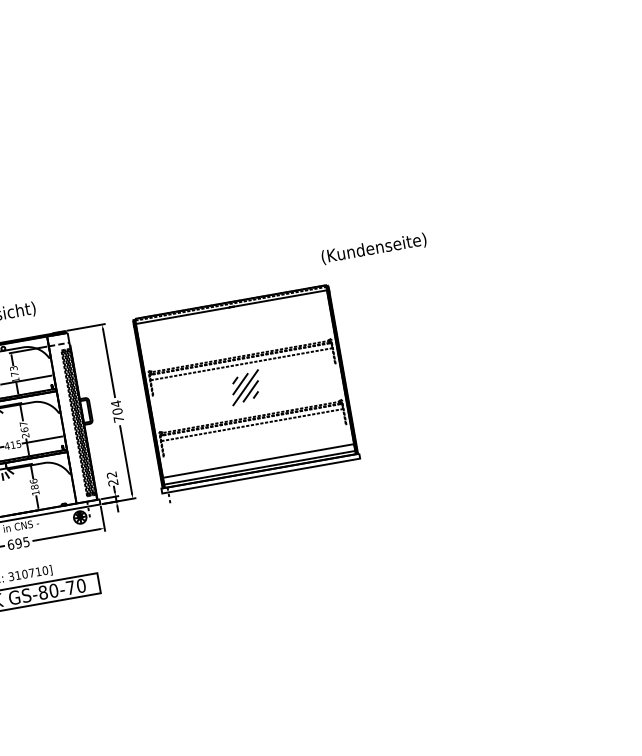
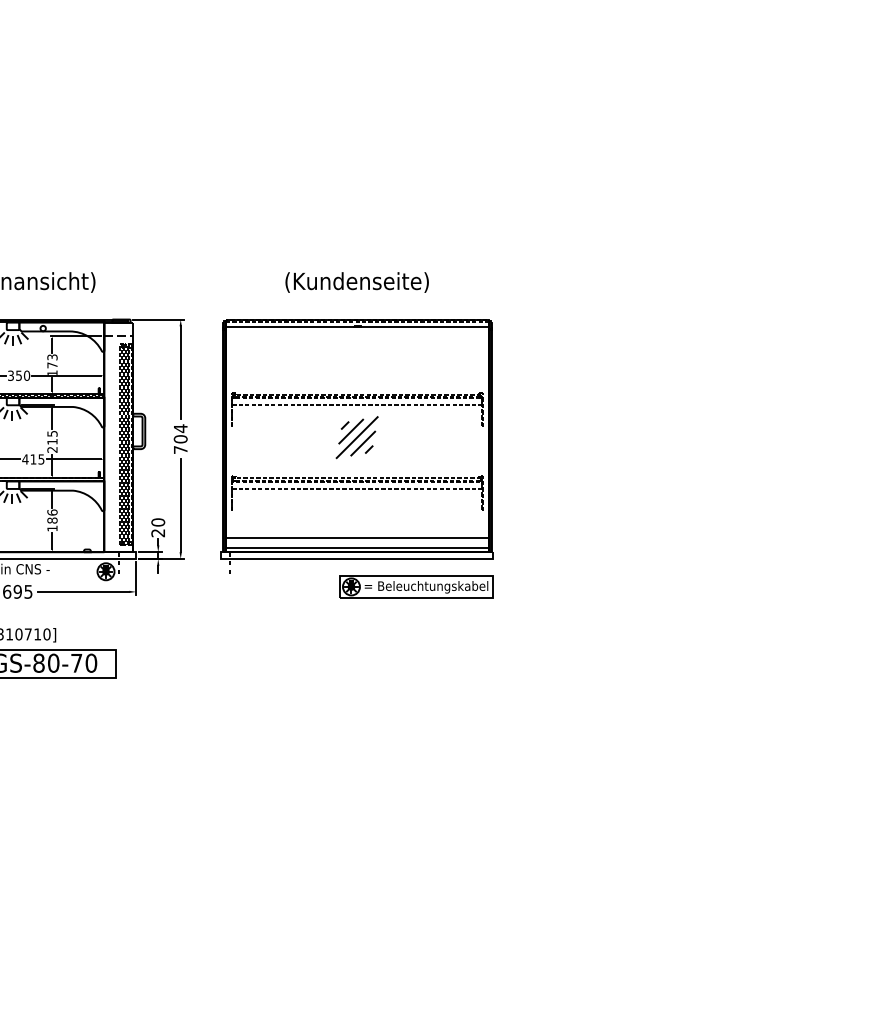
text: (373, 248) -> (356, 282), moved
text: (24, 426) -> (52, 437), 267 -> 215
text: (112, 474) -> (158, 522), 22 -> 20
part: (307, 488) -> (416, 586), added

